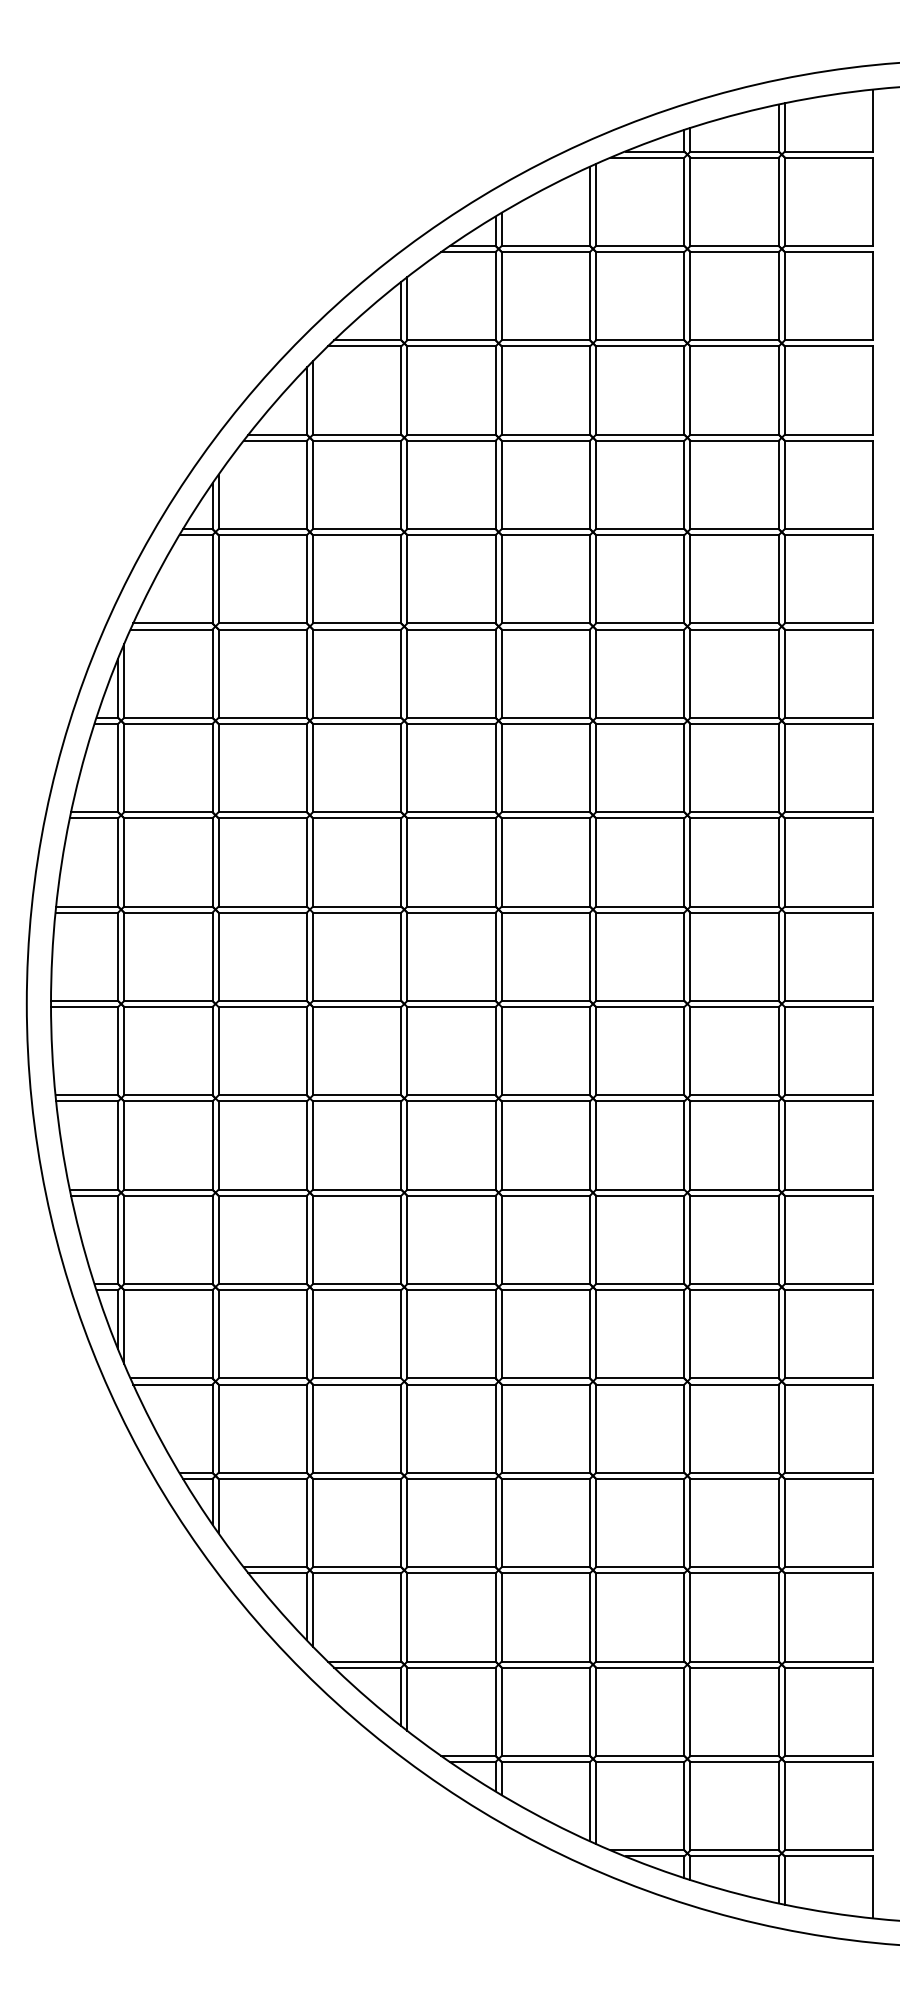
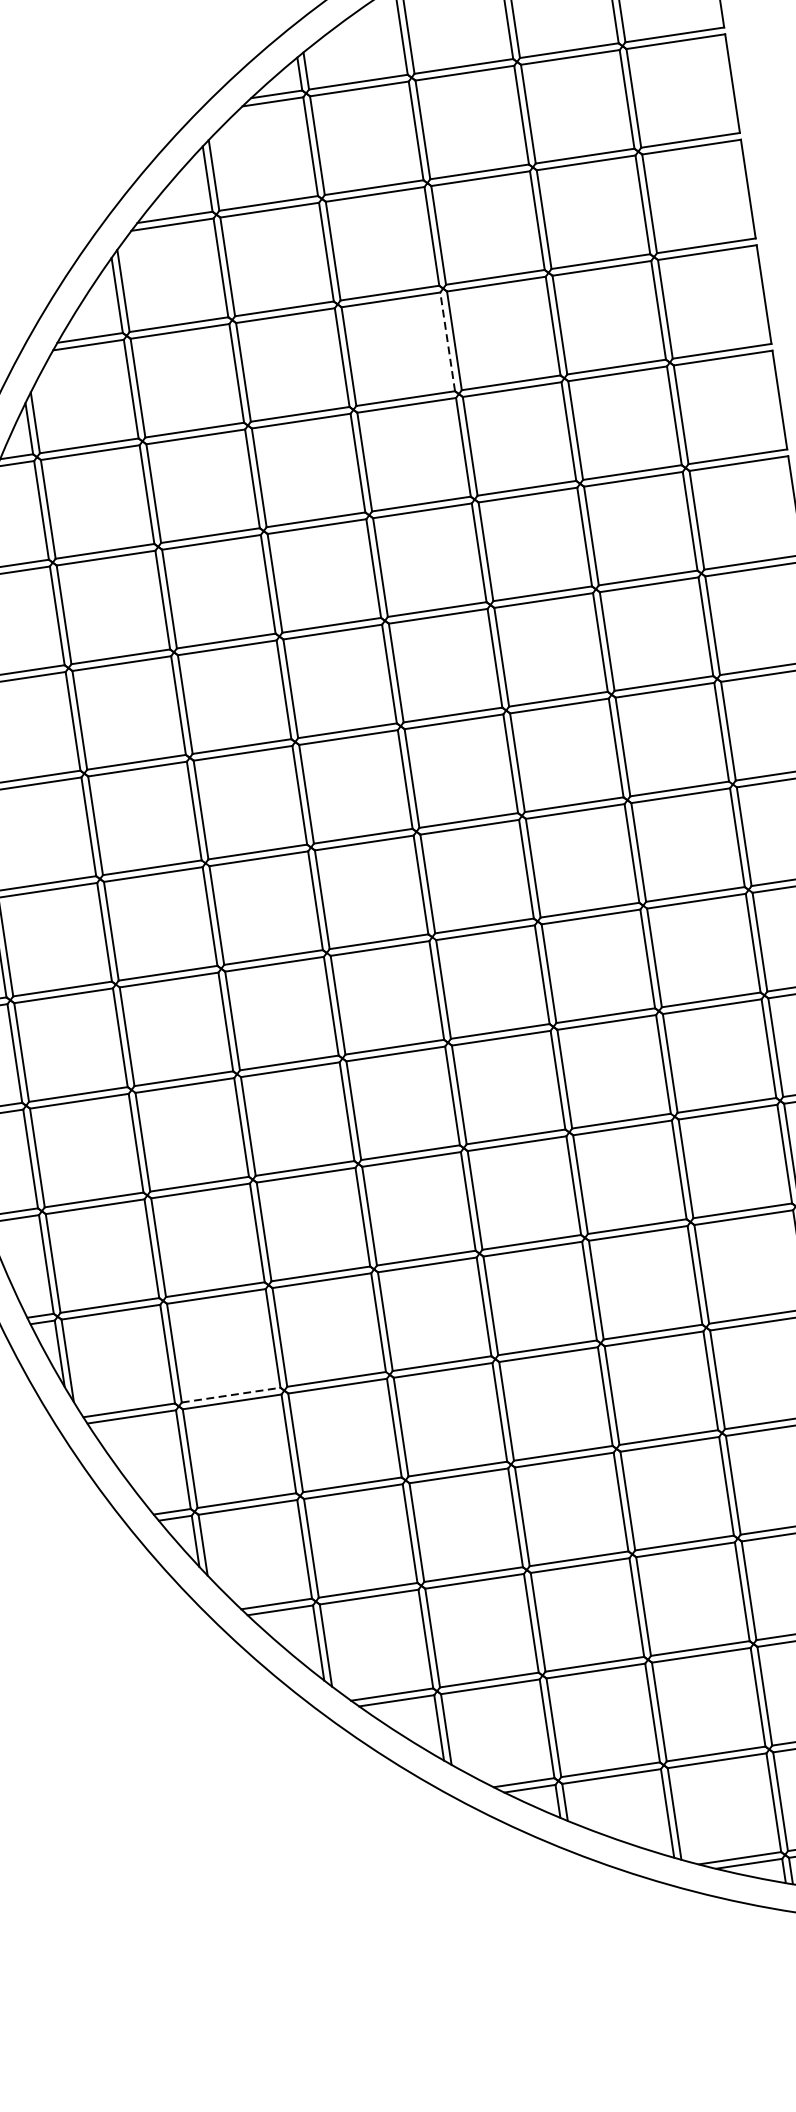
line: (590, 484) -> (448, 341), solid -> dashed
line: (263, 1378) -> (231, 1395), solid -> dashed

